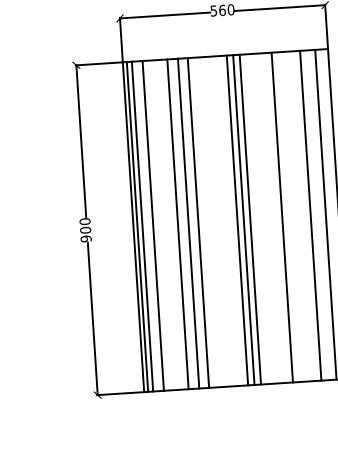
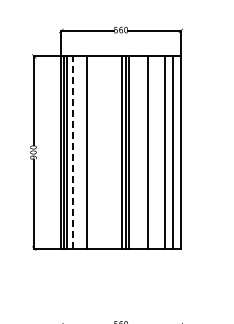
line: (198, 222) -> (99, 152), removed
line: (188, 223) -> (93, 152), removed
line: (152, 225) -> (72, 152), solid -> dashed

